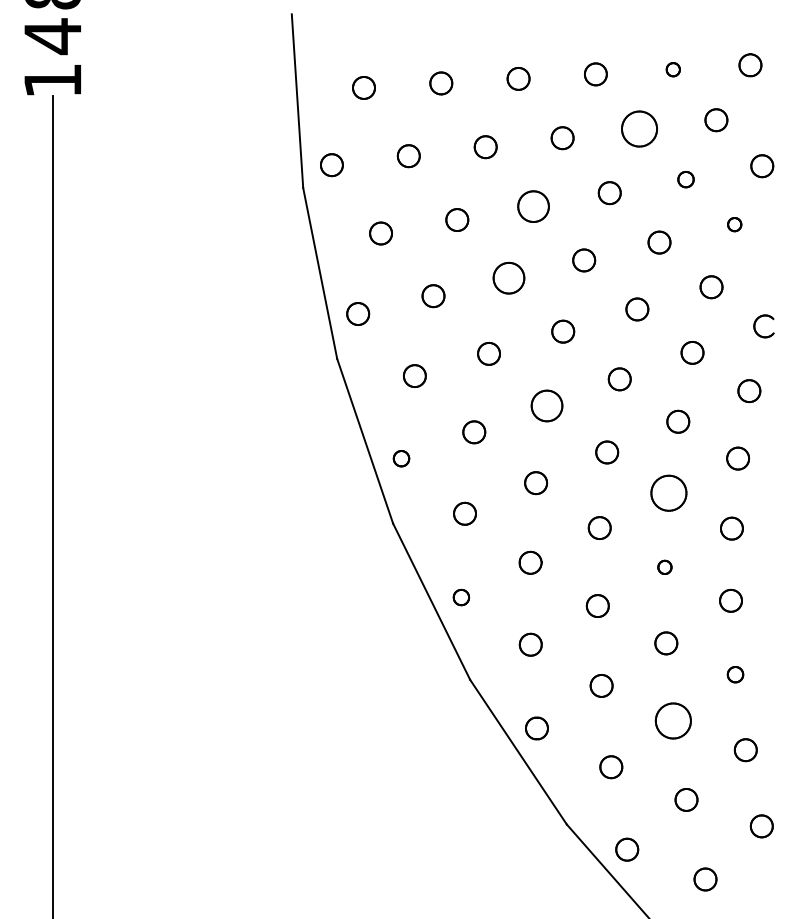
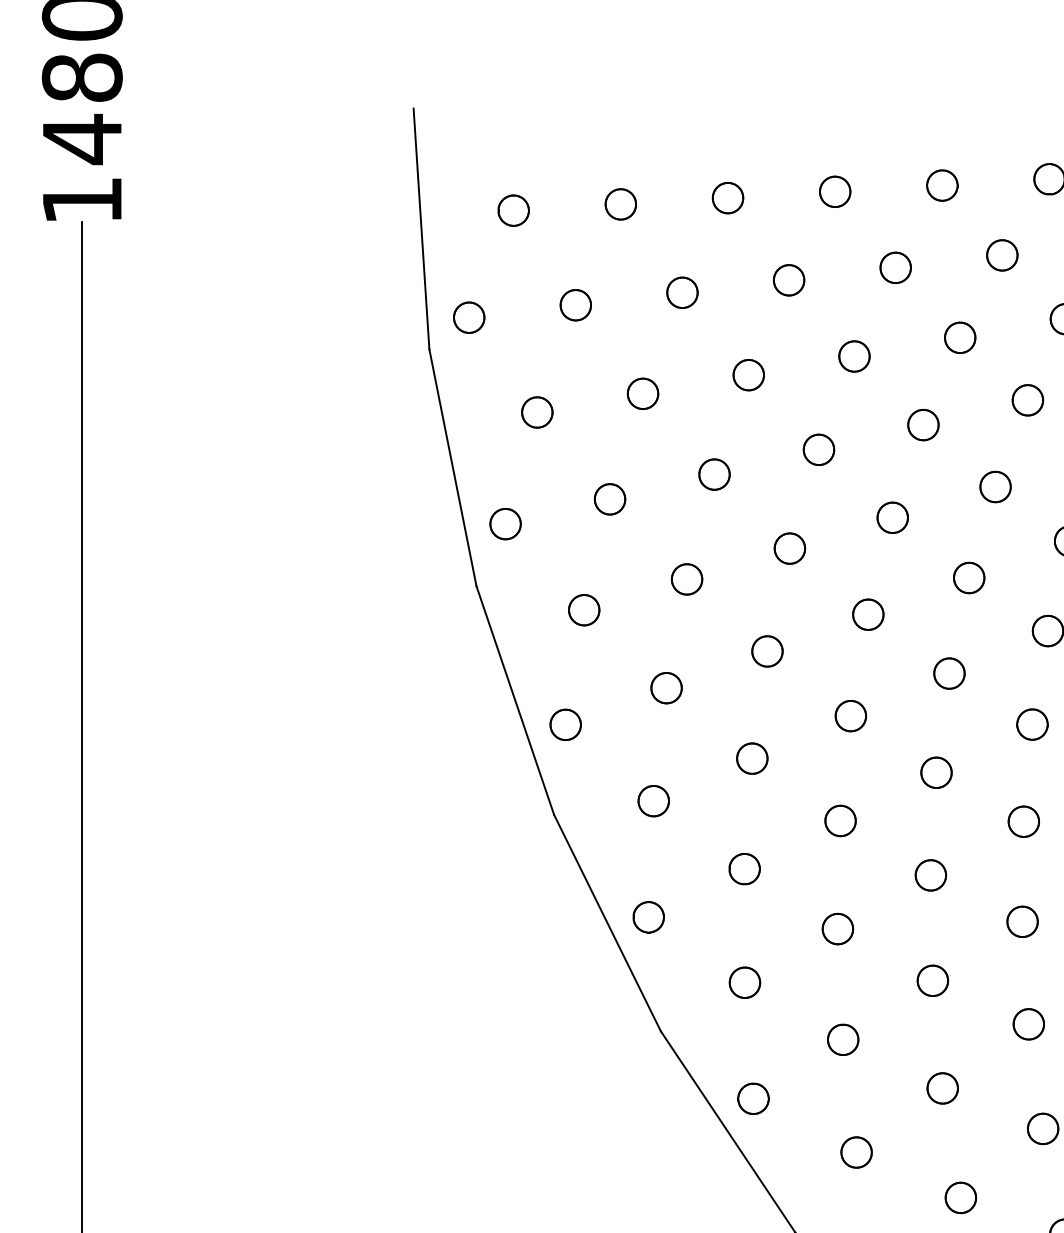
part: (673, 69) -> (942, 185), size x1.67
part: (639, 129) -> (895, 268), size x0.62
part: (685, 179) -> (959, 337), size x1.43
part: (533, 206) -> (748, 375), size x0.71
part: (734, 224) -> (1027, 399), size x1.67
part: (508, 278) -> (714, 474), size x0.71
part: (546, 405) -> (766, 650), size x0.71
part: (401, 458) -> (565, 724), size x1.43
part: (668, 493) -> (935, 772), size x0.62
part: (664, 567) -> (930, 875), size x1.67
part: (461, 597) -> (648, 917), size x1.43
part: (735, 674) -> (1028, 1023), size x1.43
part: (673, 720) -> (942, 1087), size x0.62

